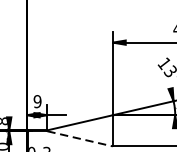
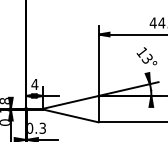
text: (37, 101) -> (34, 84), 9 -> 4
line: (80, 139) -> (71, 116), dashed -> solid

